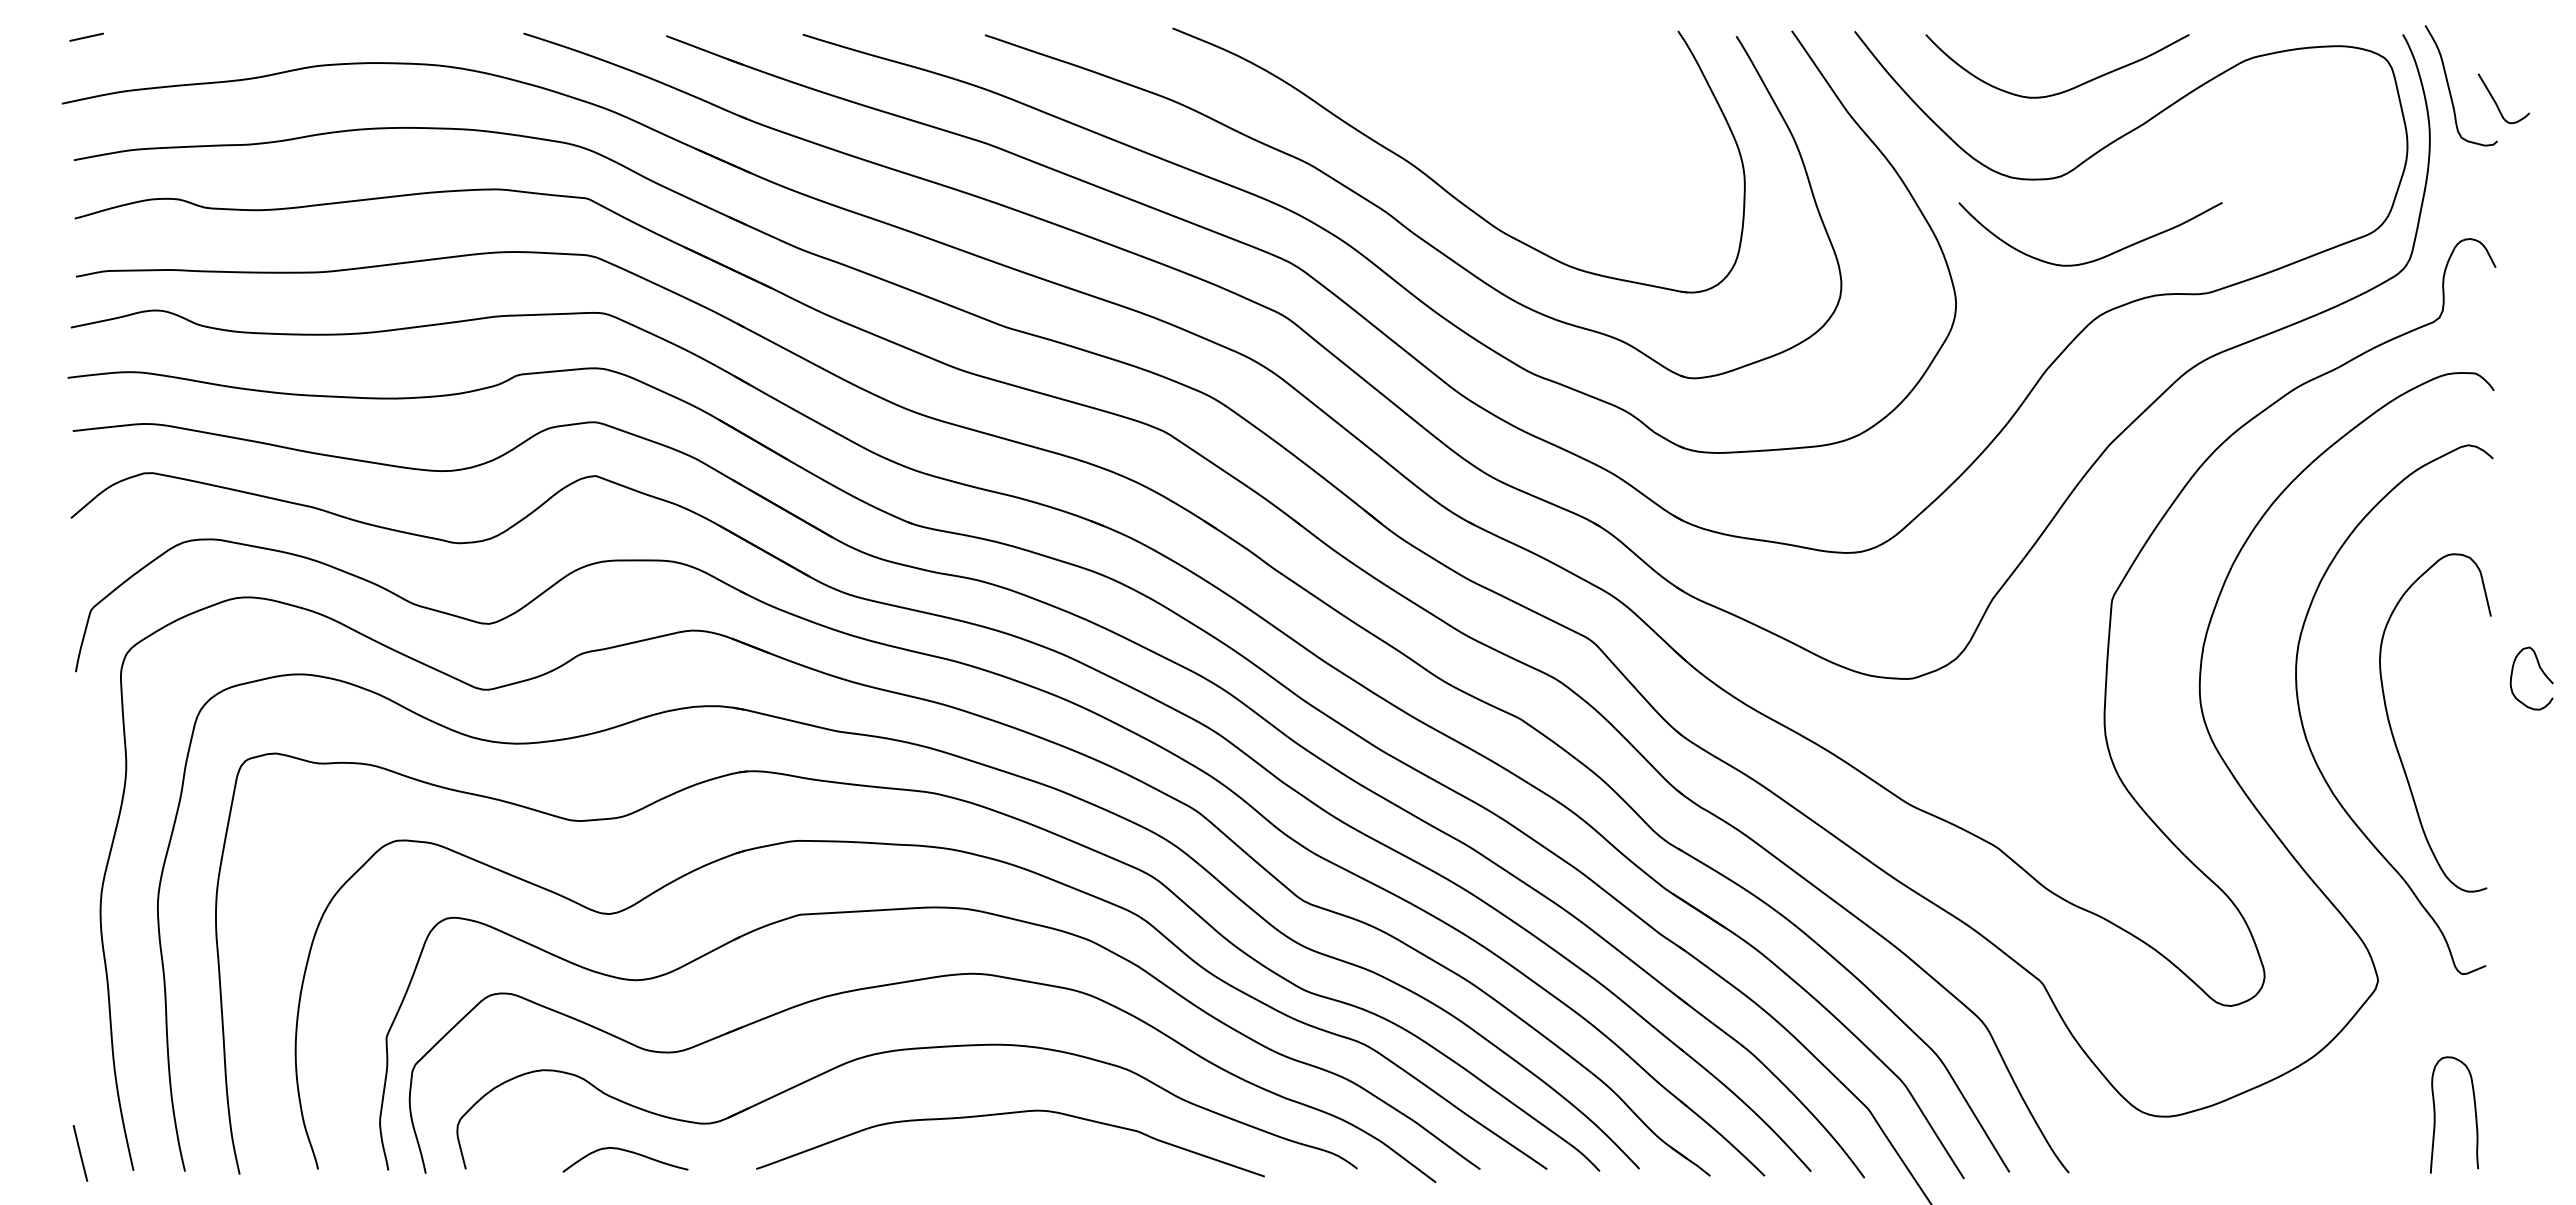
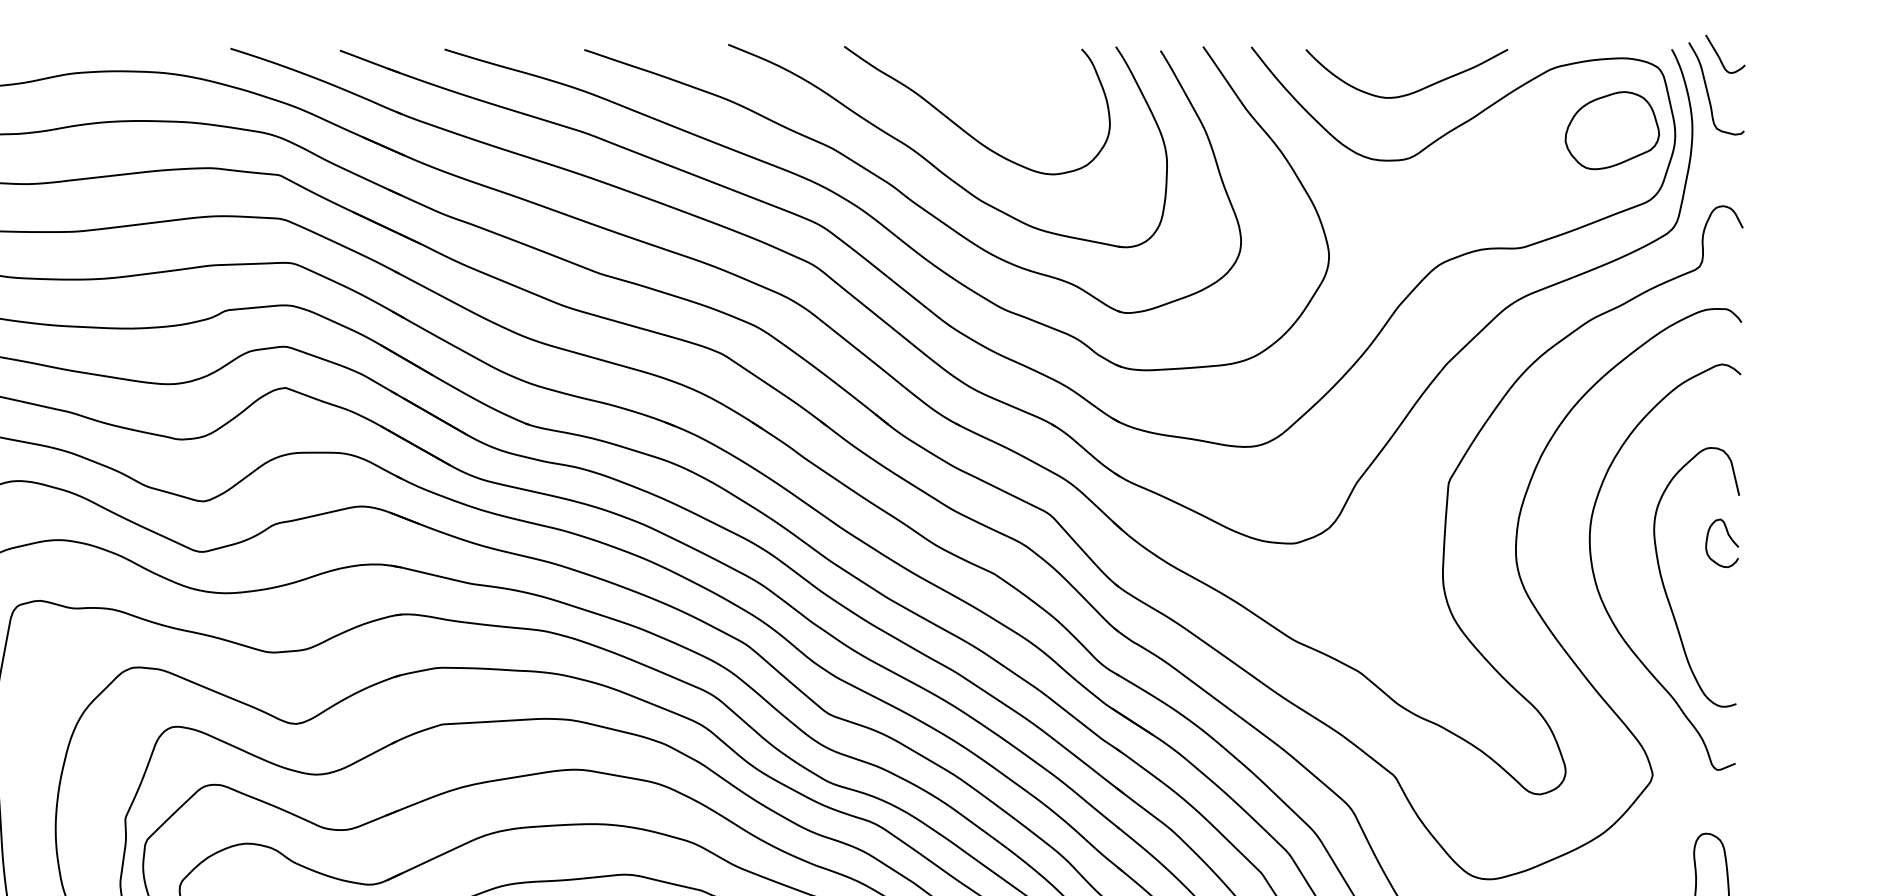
curve: (2496, 102) -> (1719, 57), moved
curve: (1480, 139) -> (964, 129), added
part: (2325, 140) -> (1612, 130), added
curve: (2097, 258) -> (1437, 221), removed
curve: (2541, 671) -> (1729, 537), moved

